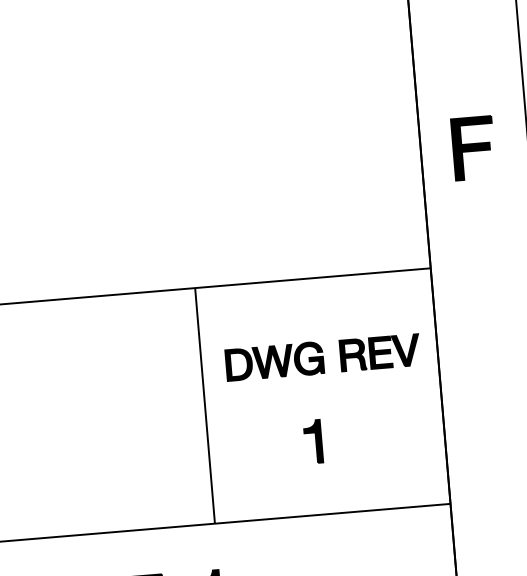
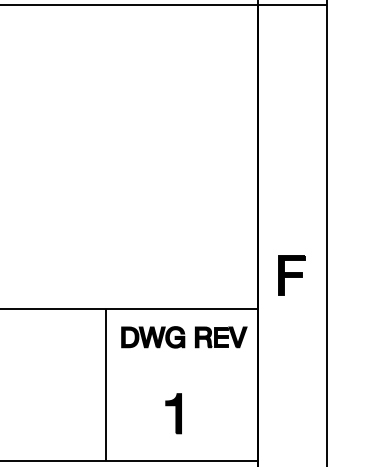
part: (472, 148) -> (291, 275), moved
part: (323, 357) -> (184, 337), moved
part: (313, 441) -> (173, 413), size x1.43

